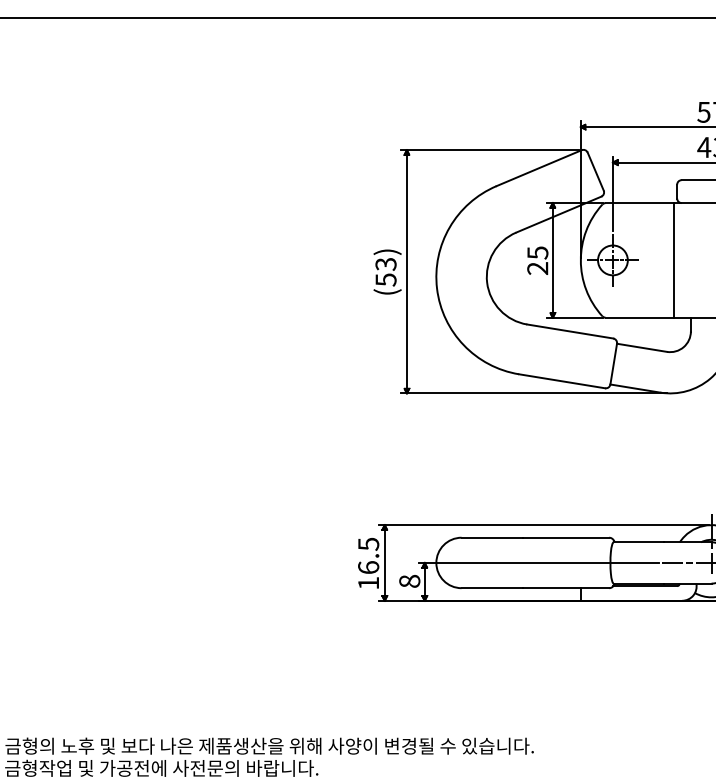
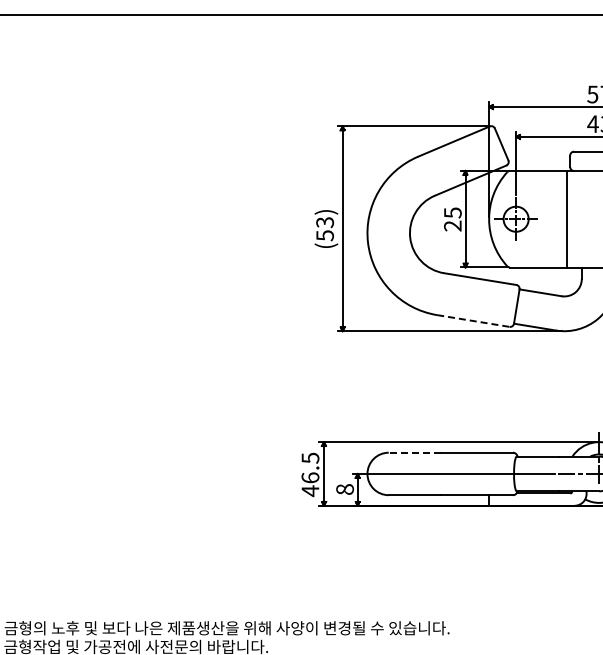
line: (562, 381) -> (473, 321), solid -> dashed
line: (492, 537) -> (414, 452), solid -> dashed
text: (368, 583) -> (310, 491), 16.5 -> 46.5

